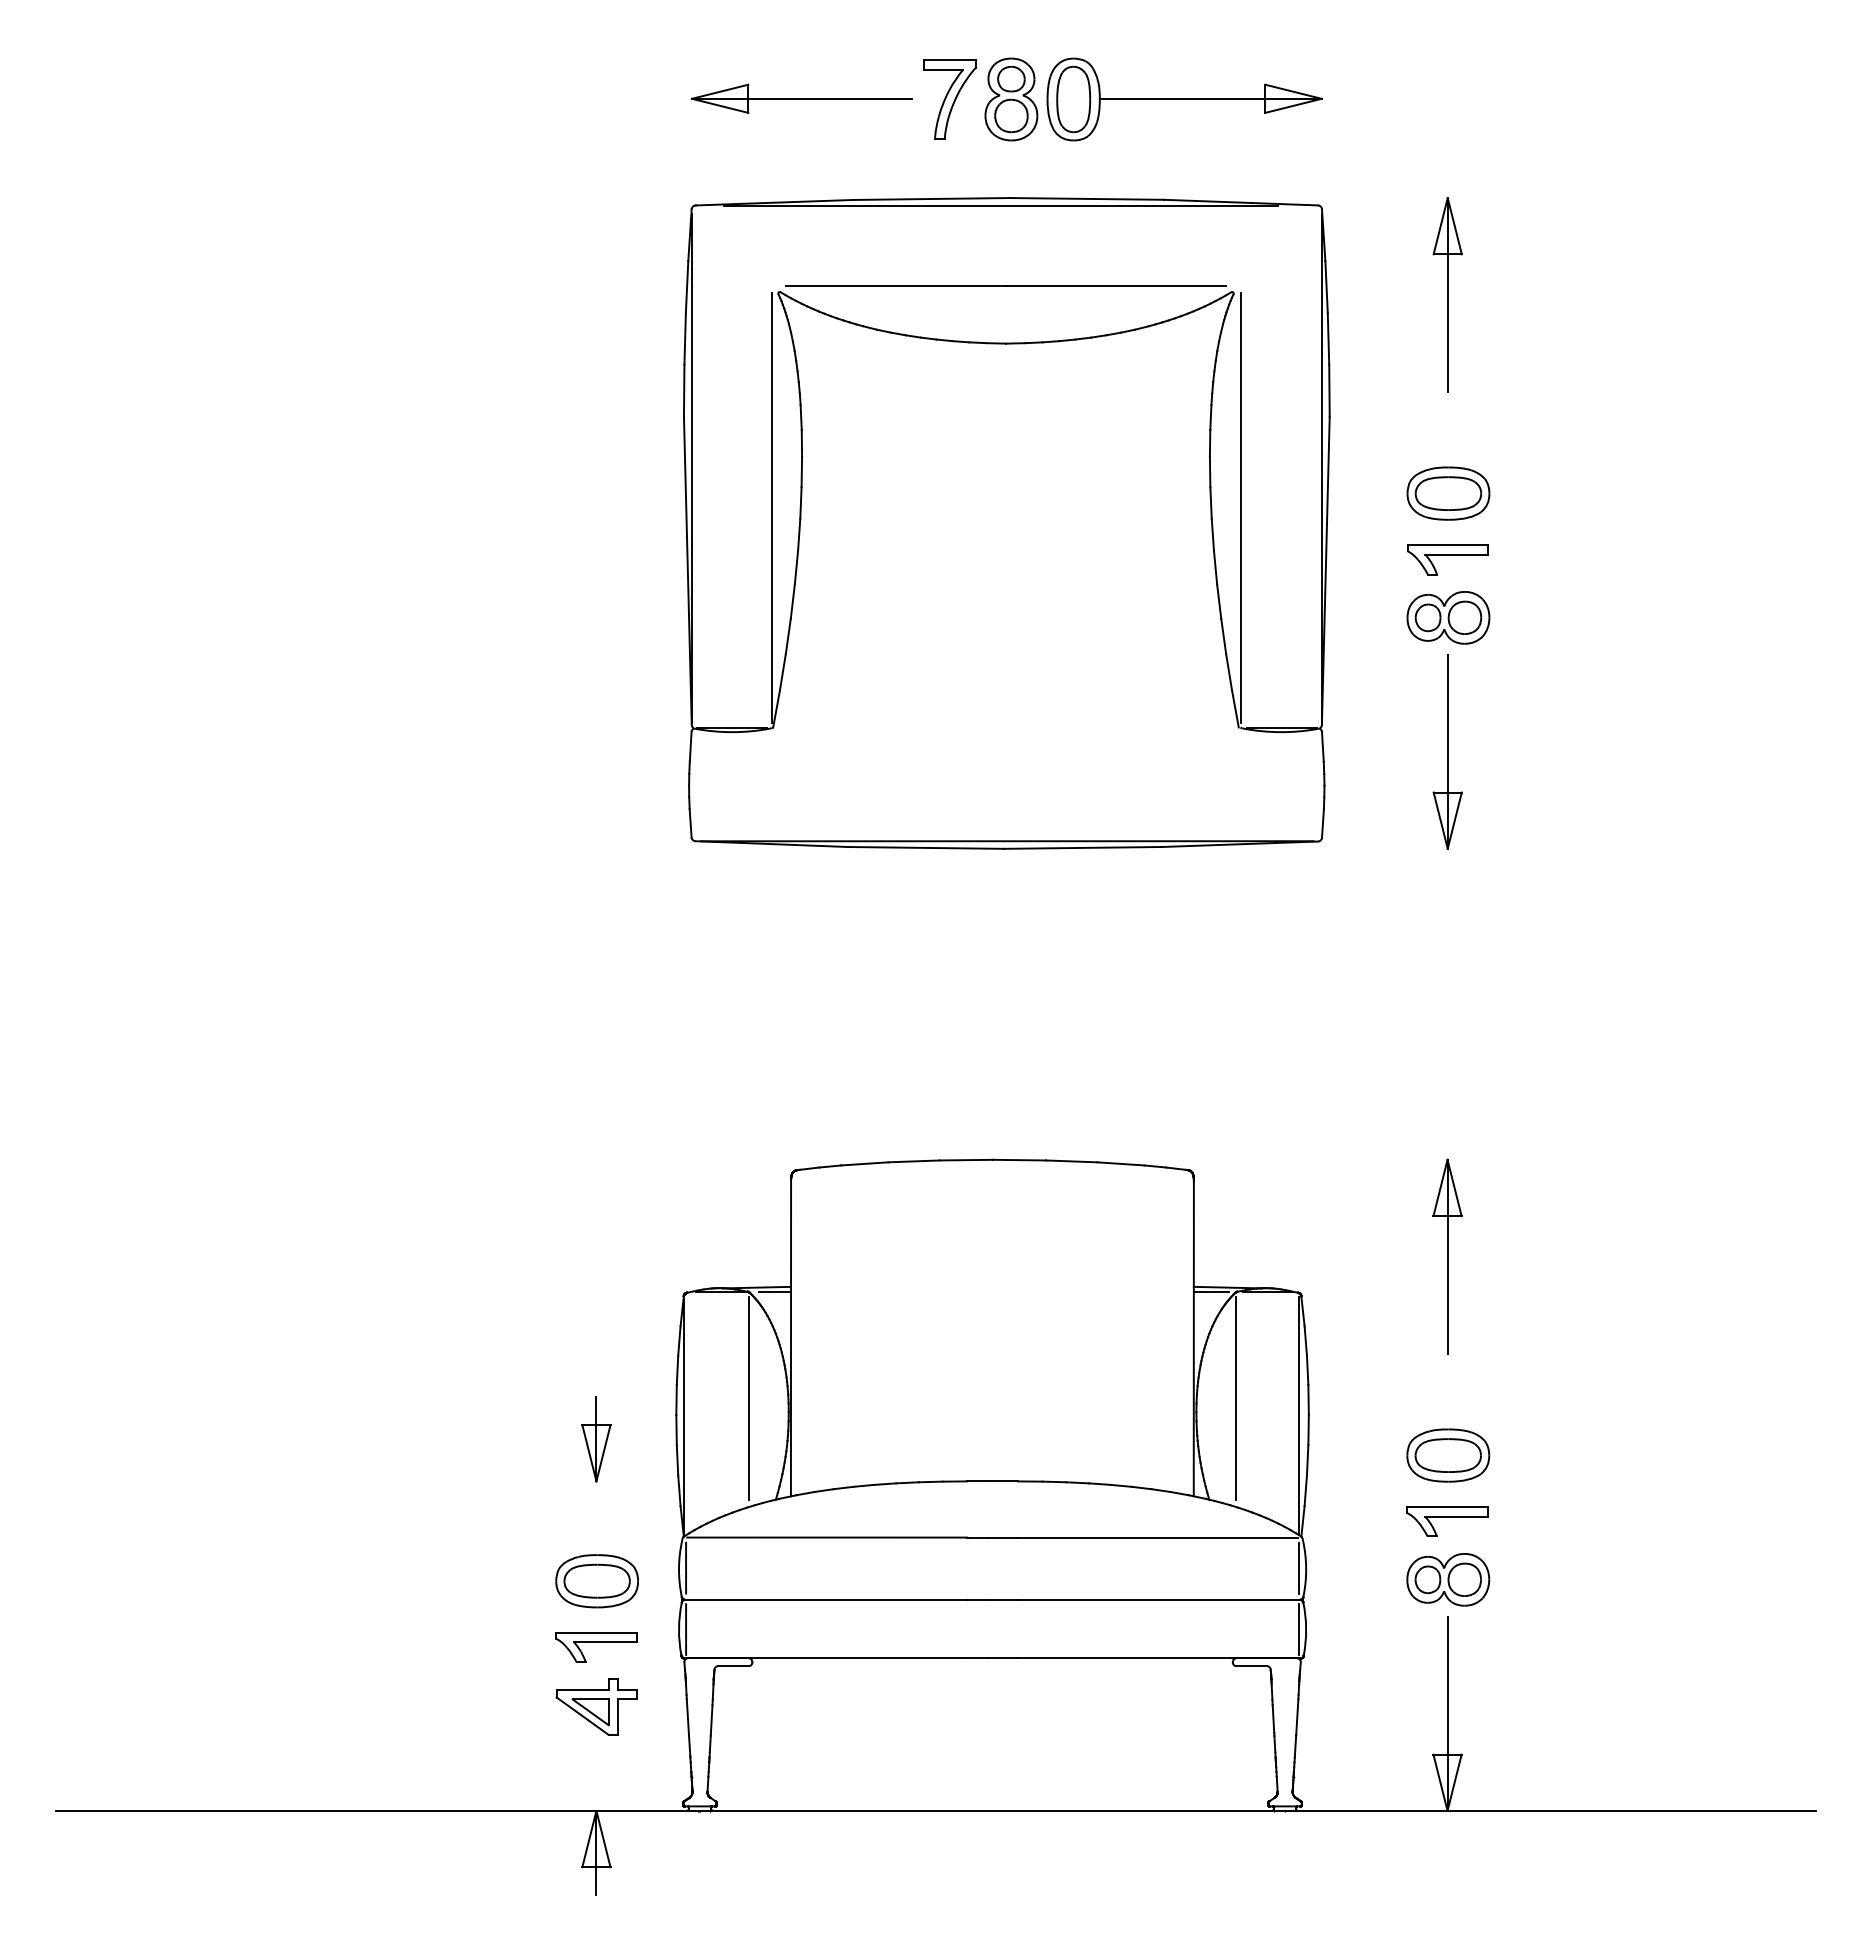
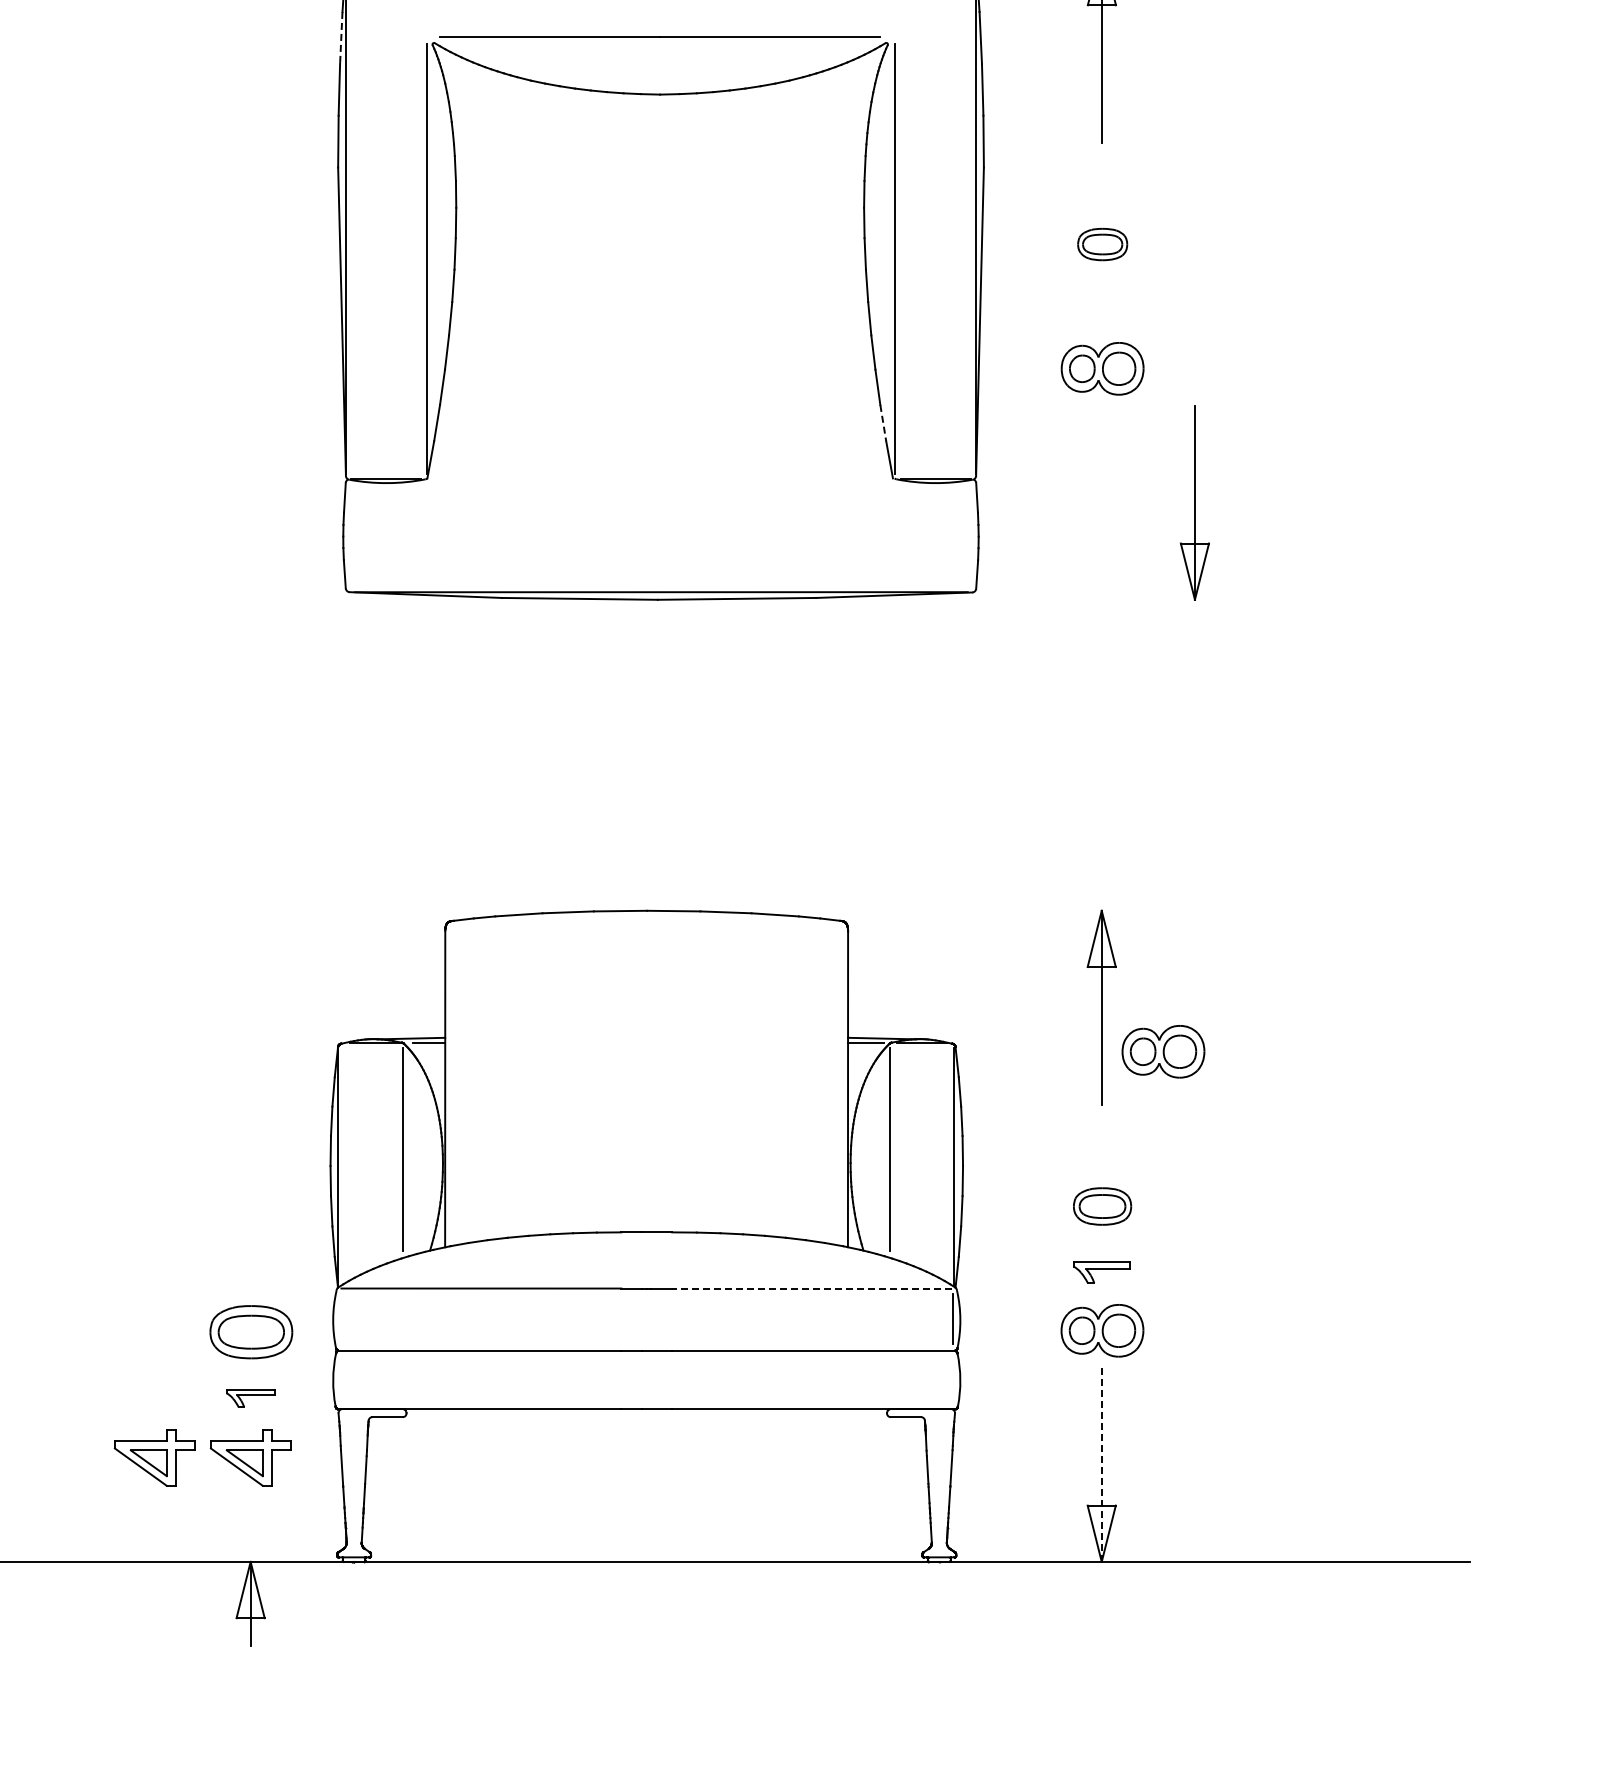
line: (687, 286) -> (341, 37), solid -> dashed
part: (1448, 493) -> (1102, 244), size x0.6
part: (1447, 559) -> (1101, 310), removed
line: (1229, 672) -> (883, 423), solid -> dashed
part: (1447, 751) -> (1194, 502), moved
part: (1509, 1300) -> (1163, 1051), added
part: (596, 1439) -> (250, 1190), removed
part: (1448, 1455) -> (1102, 1206), size x0.7
part: (1447, 1521) -> (1101, 1272), size x0.7
line: (1157, 1537) -> (811, 1288), solid -> dashed
line: (686, 1567) -> (340, 1318), removed
line: (686, 1629) -> (340, 1380), removed
line: (1299, 1629) -> (953, 1380), removed
part: (596, 1647) -> (250, 1398), size x0.6
part: (500, 1706) -> (154, 1457), added
line: (1447, 1713) -> (1101, 1464), solid -> dashed

